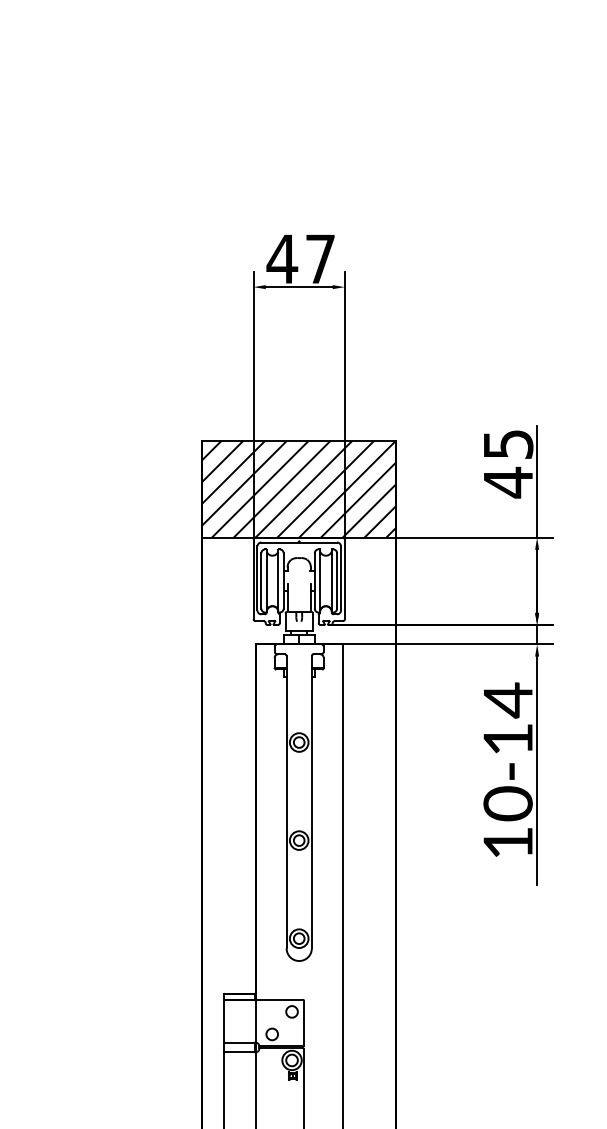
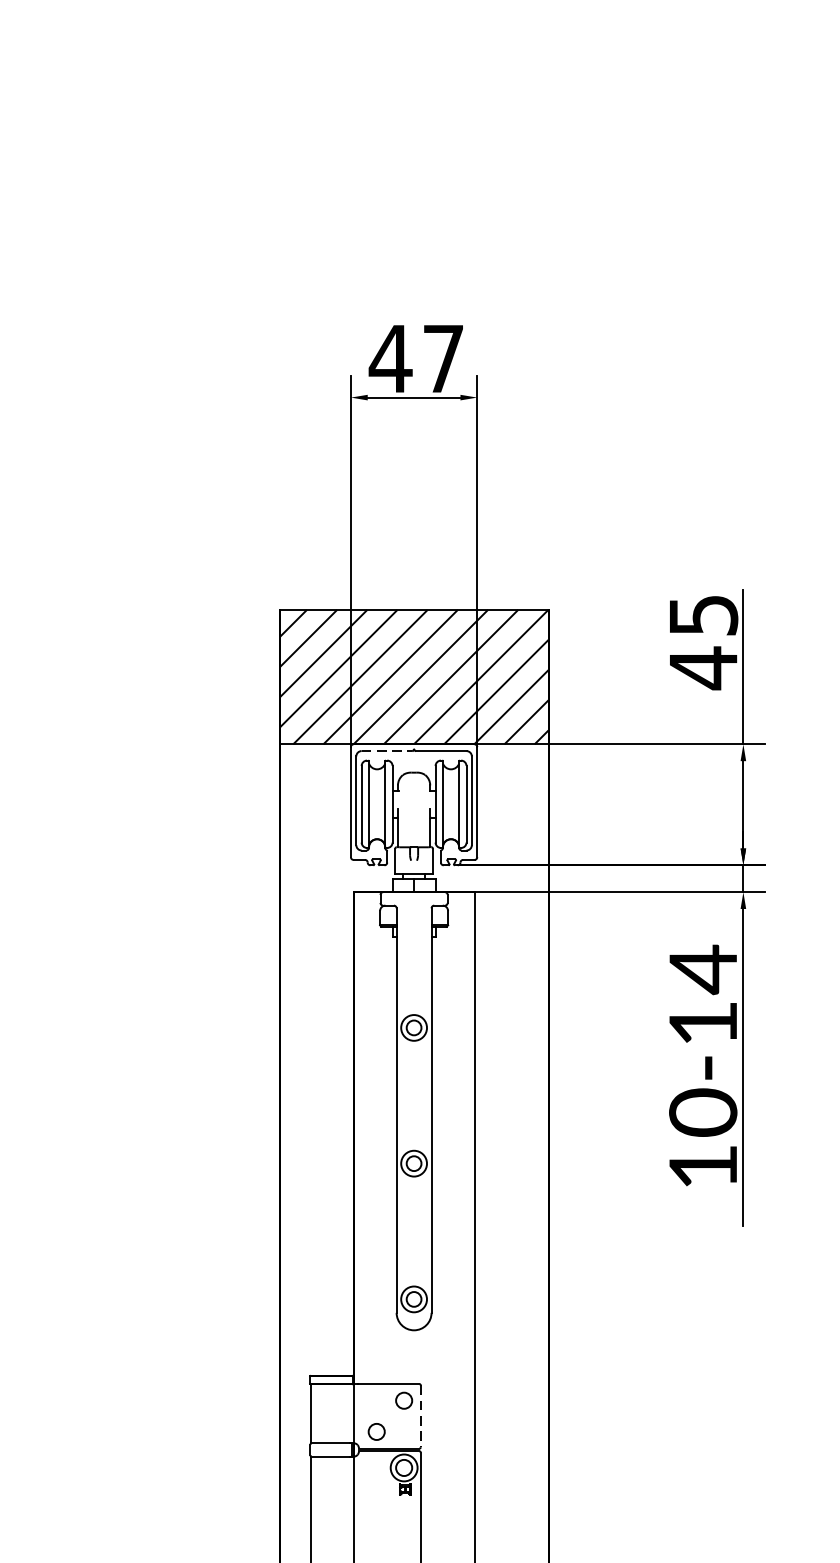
line: (280, 542) -> (388, 751), solid -> dashed
line: (304, 1023) -> (421, 1416), solid -> dashed

